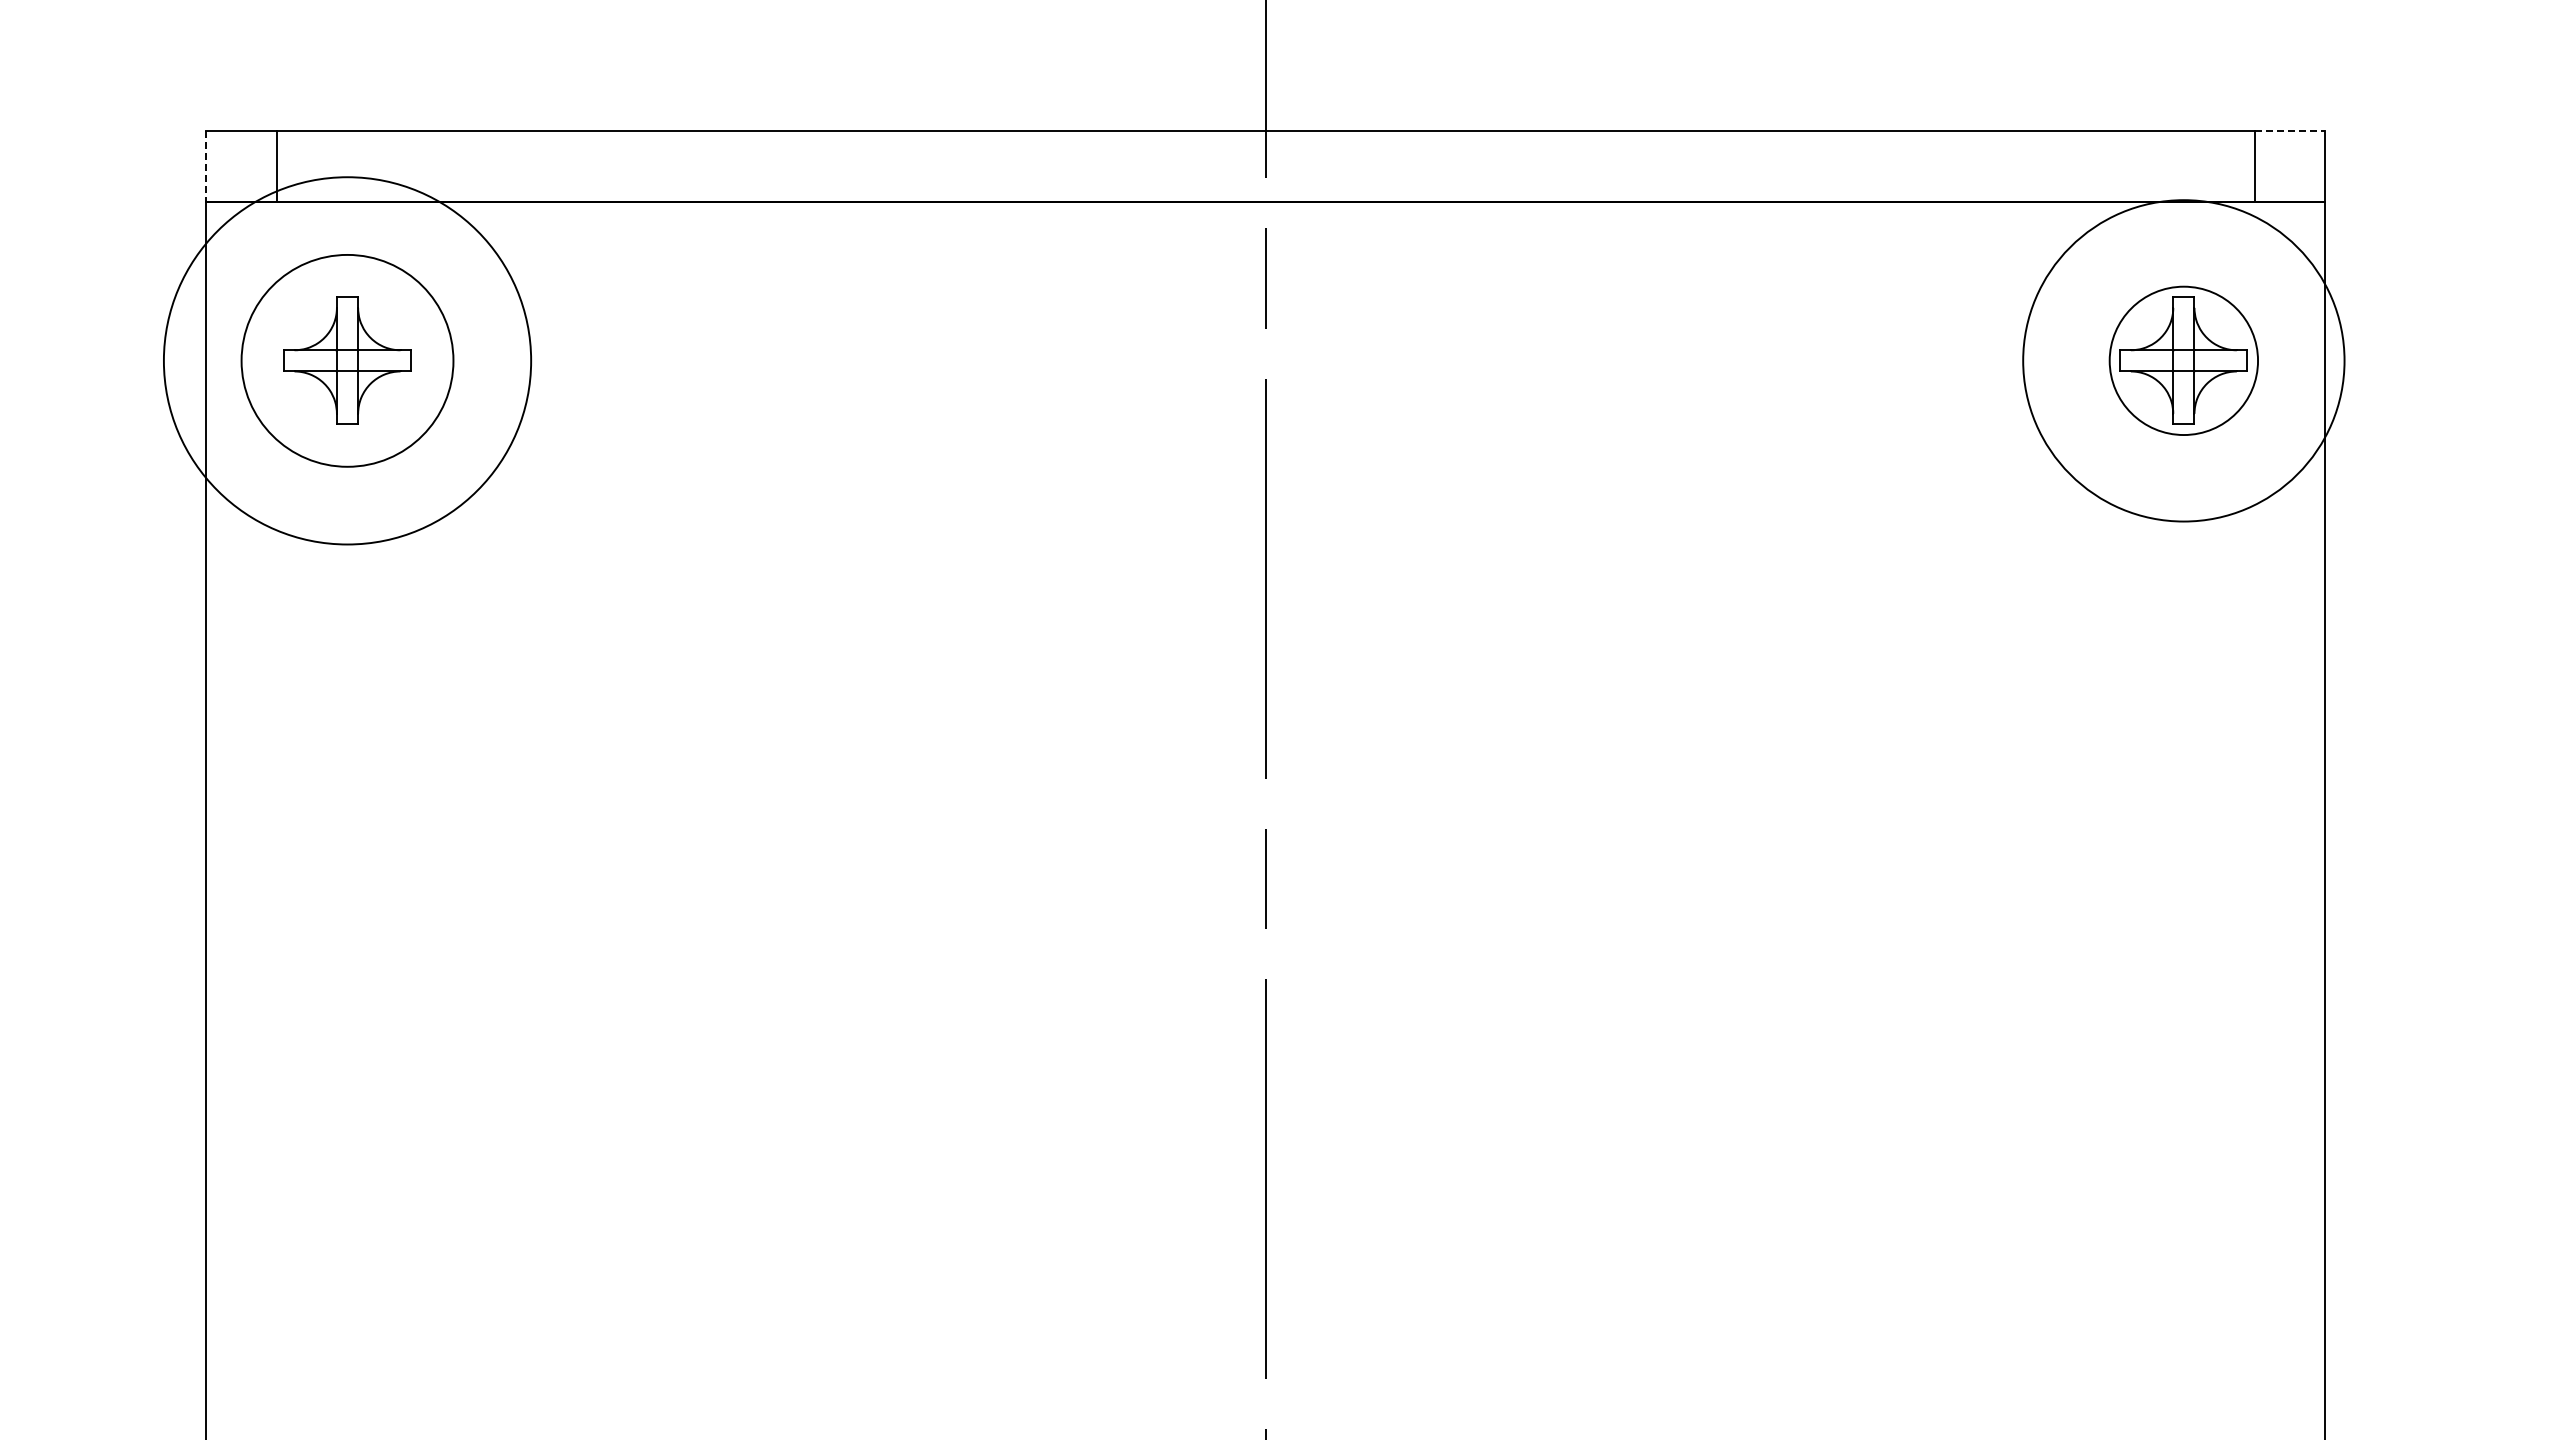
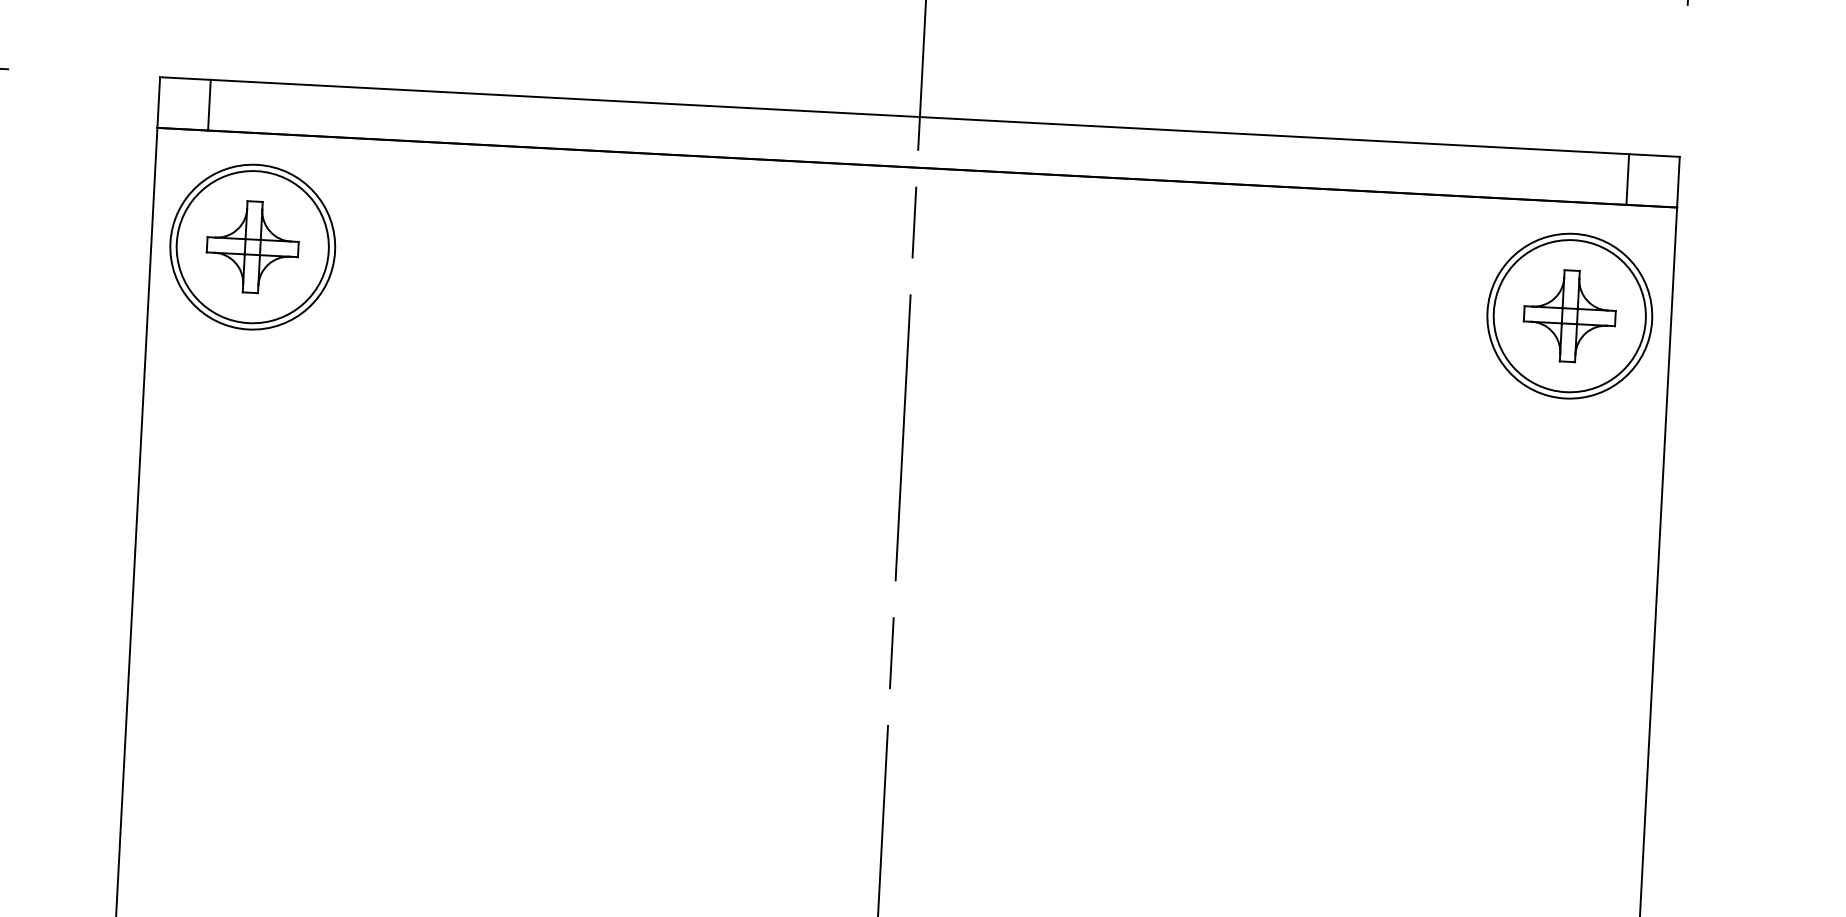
line: (2290, 131) -> (1654, 155), dashed -> solid
line: (206, 167) -> (158, 103), dashed -> solid
circle: (347, 360) -> (252, 246), size x0.62
circle: (2183, 360) -> (1569, 315), size x0.71
circle: (2183, 360) -> (1569, 315), size x1.43

